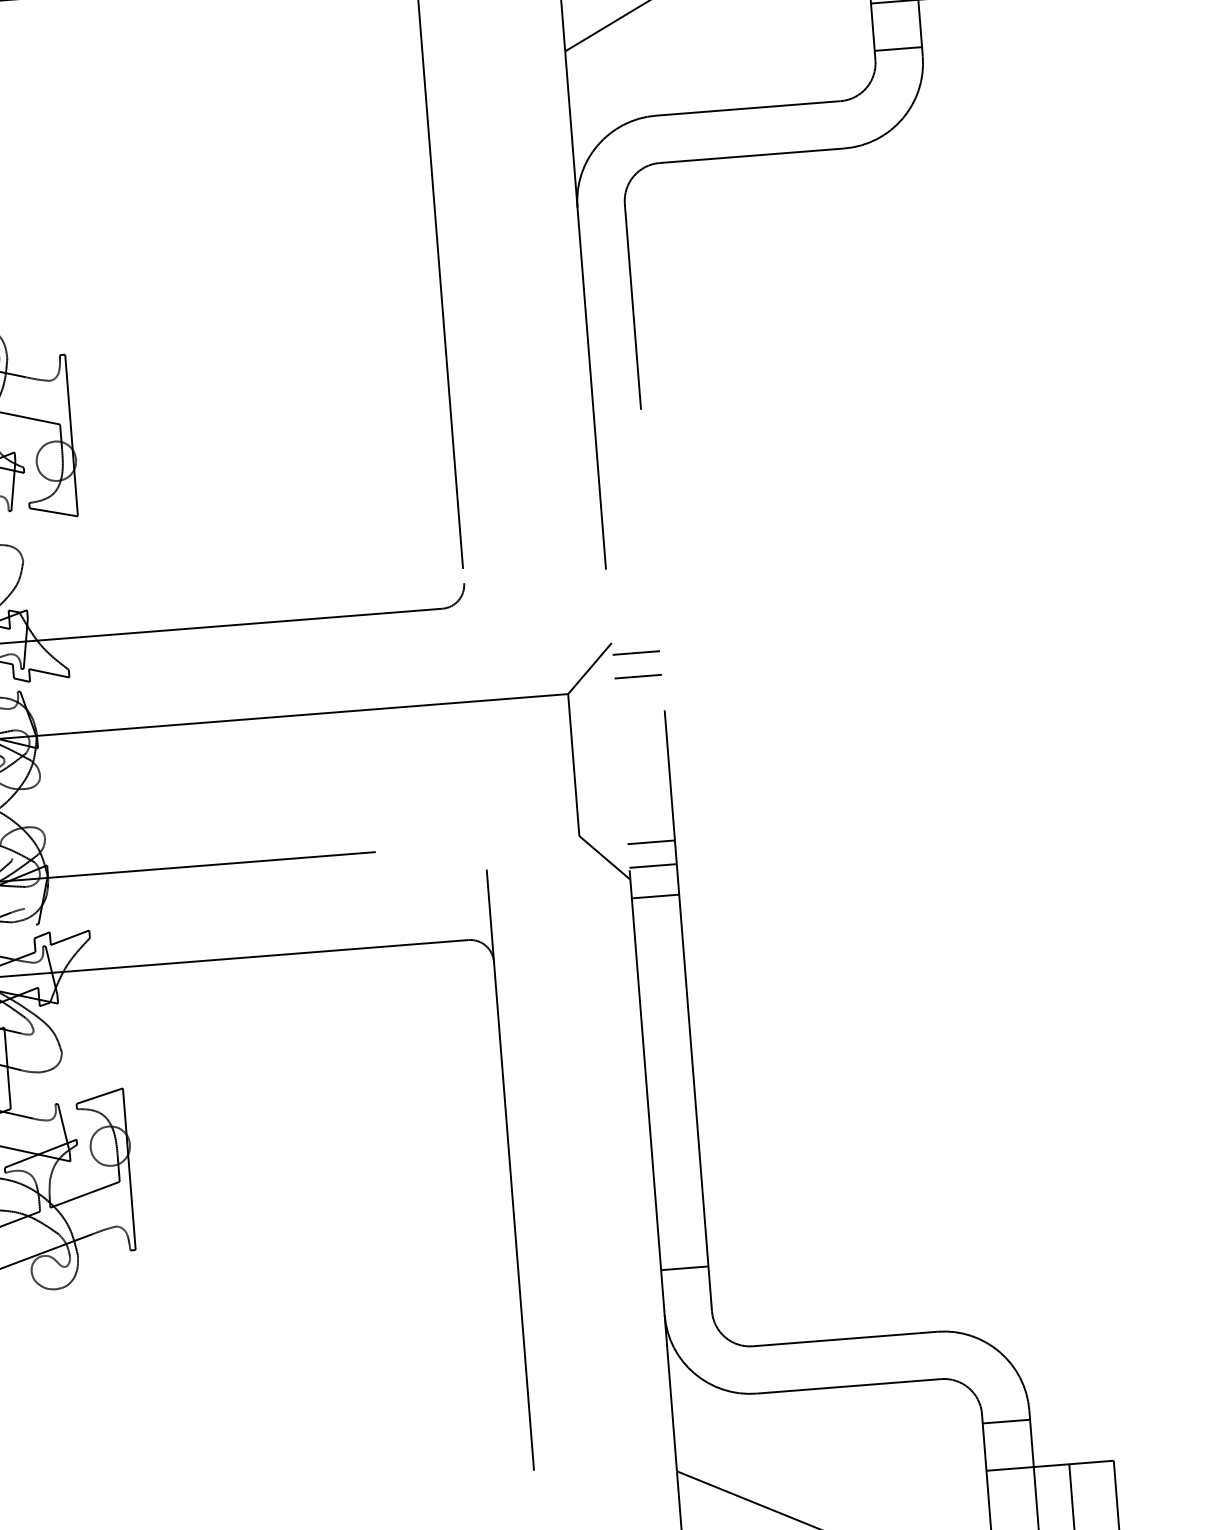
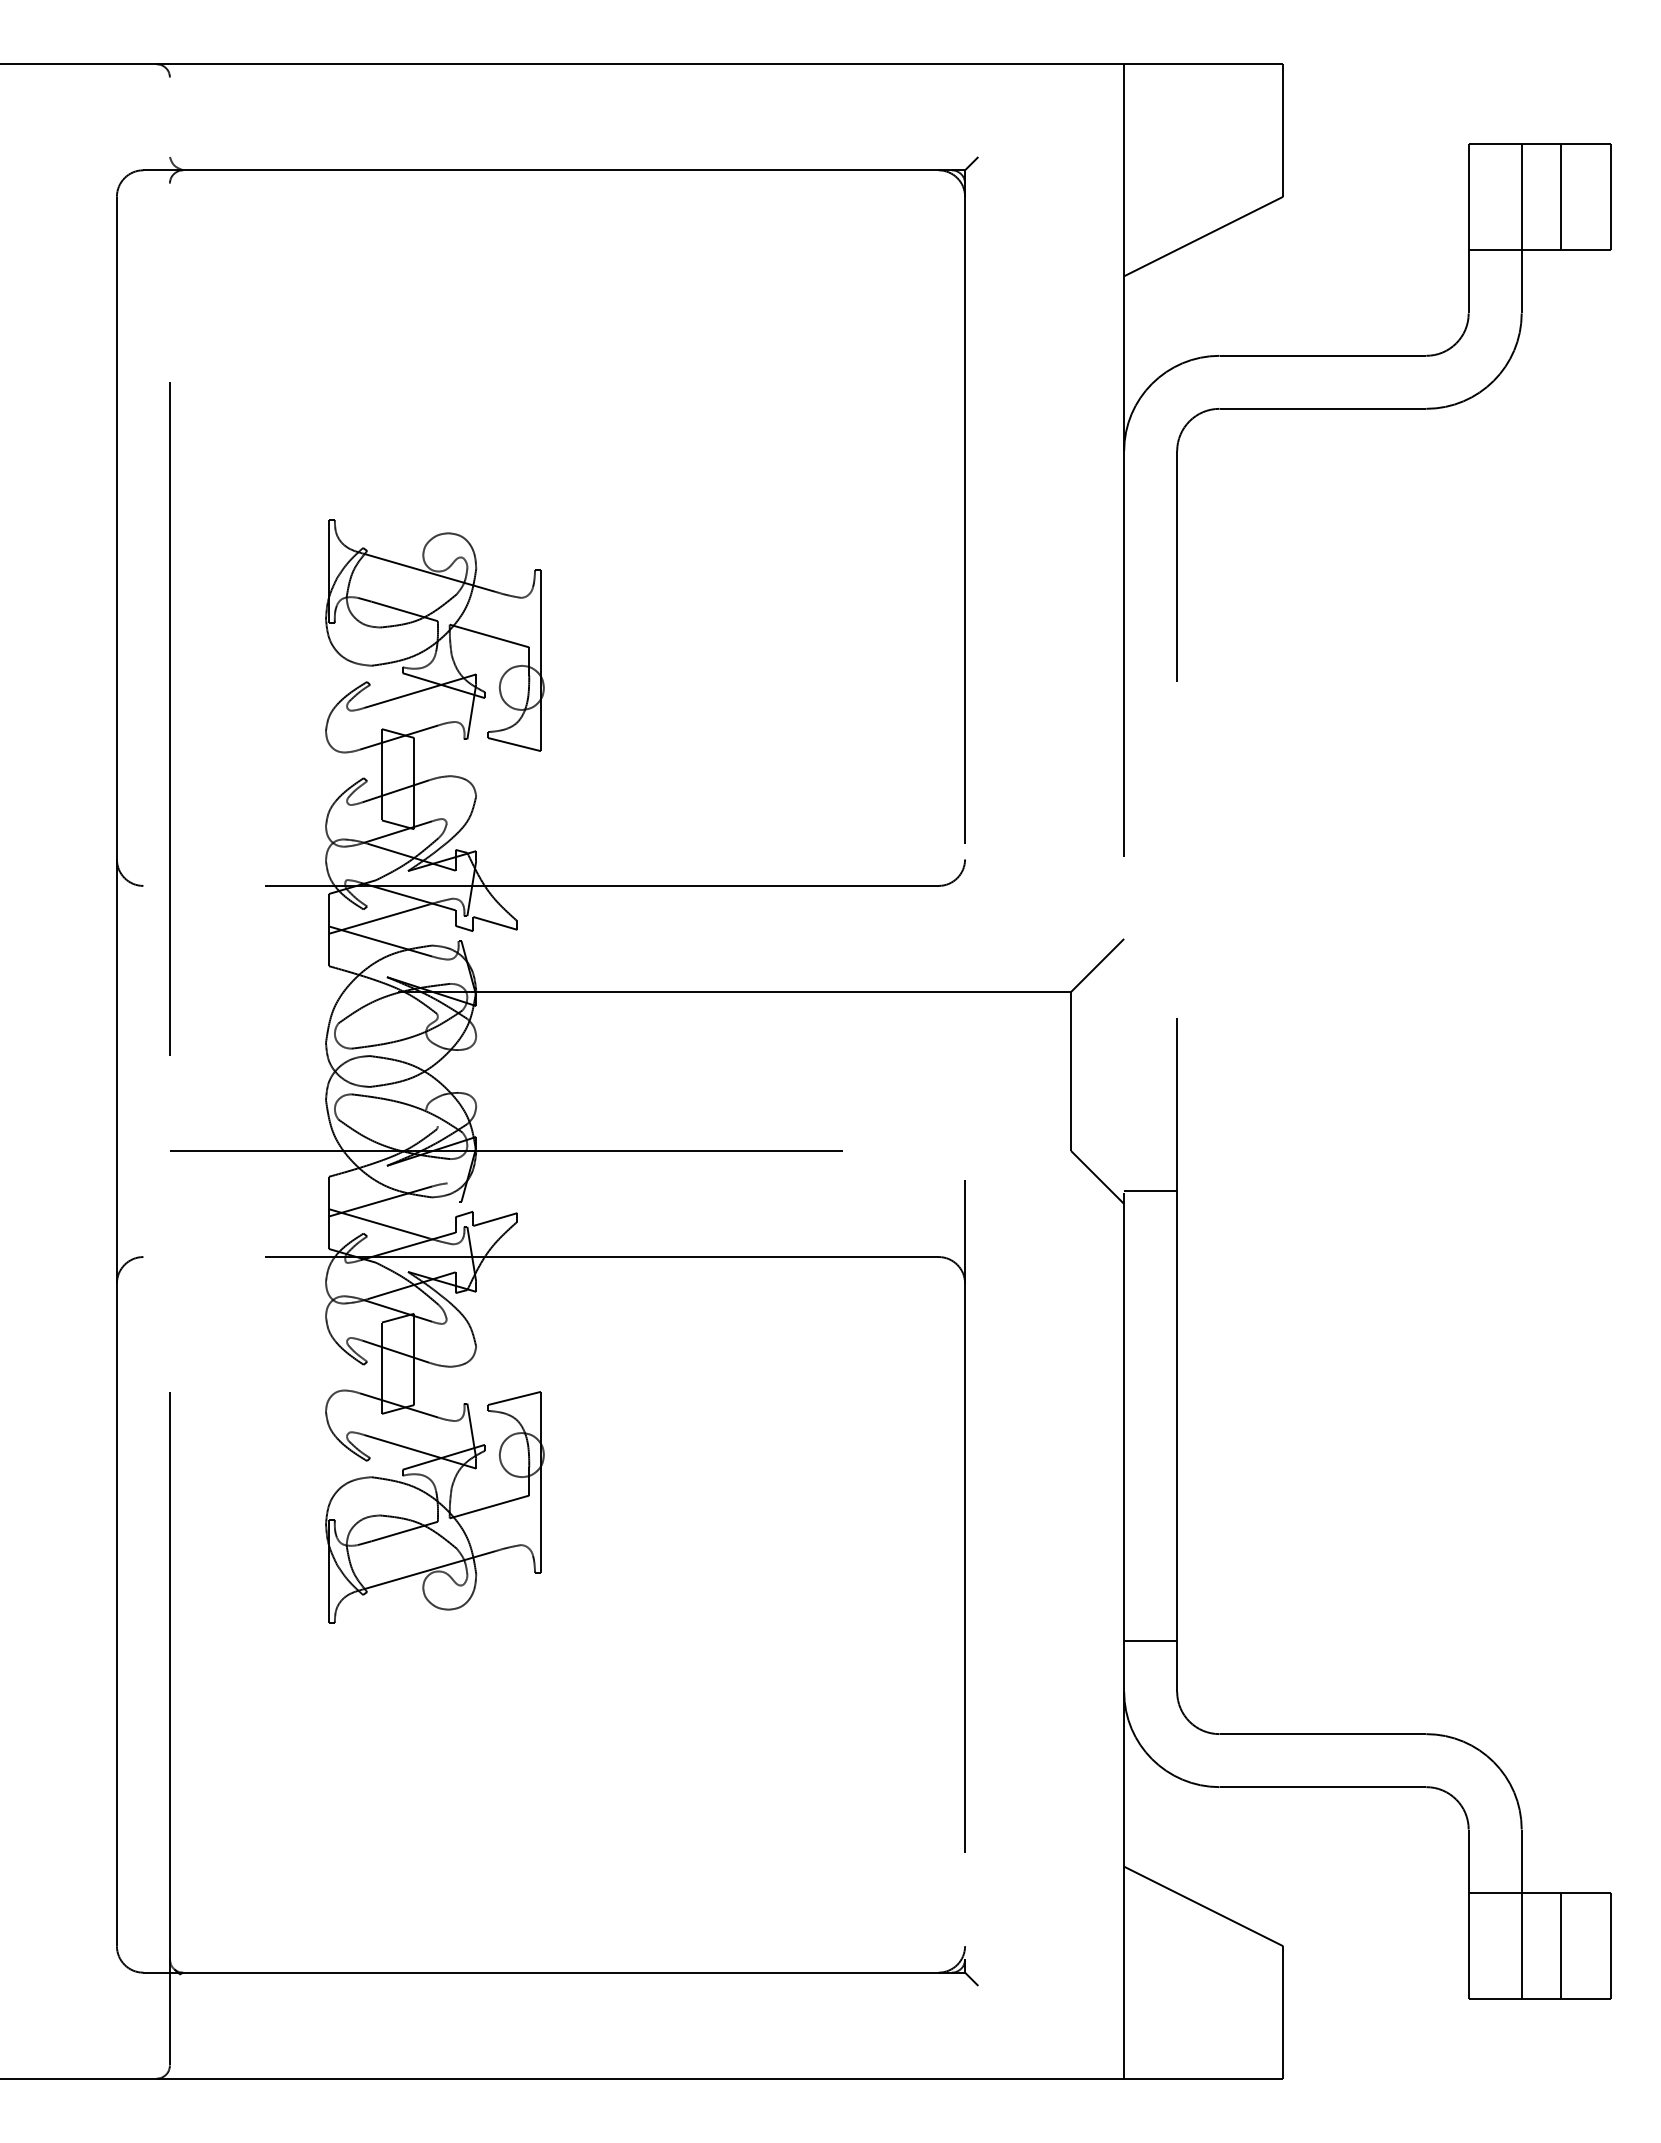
line: (897, 48) -> (1494, 302), removed
line: (636, 653) -> (1150, 952), removed
line: (638, 676) -> (1150, 978), removed
line: (651, 842) -> (1150, 1164), removed
line: (655, 896) -> (1150, 1224), removed
line: (1005, 1421) -> (1494, 1840), removed

